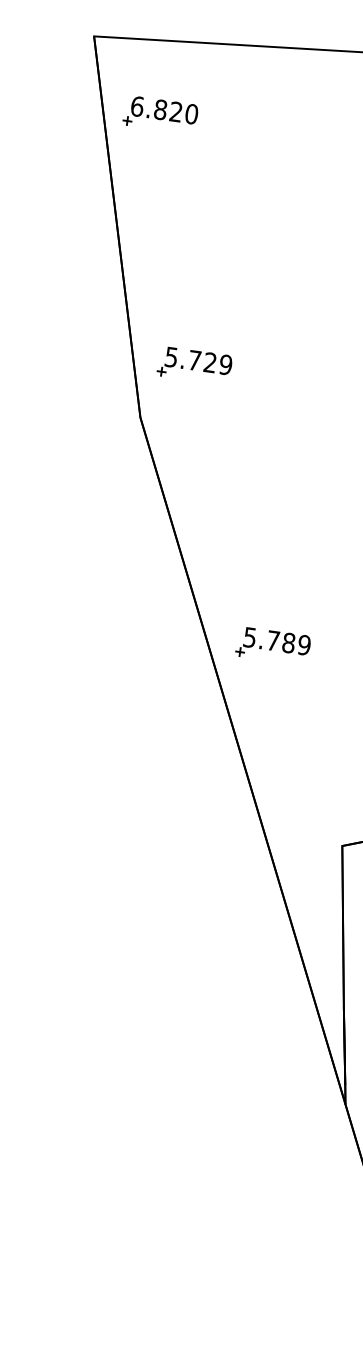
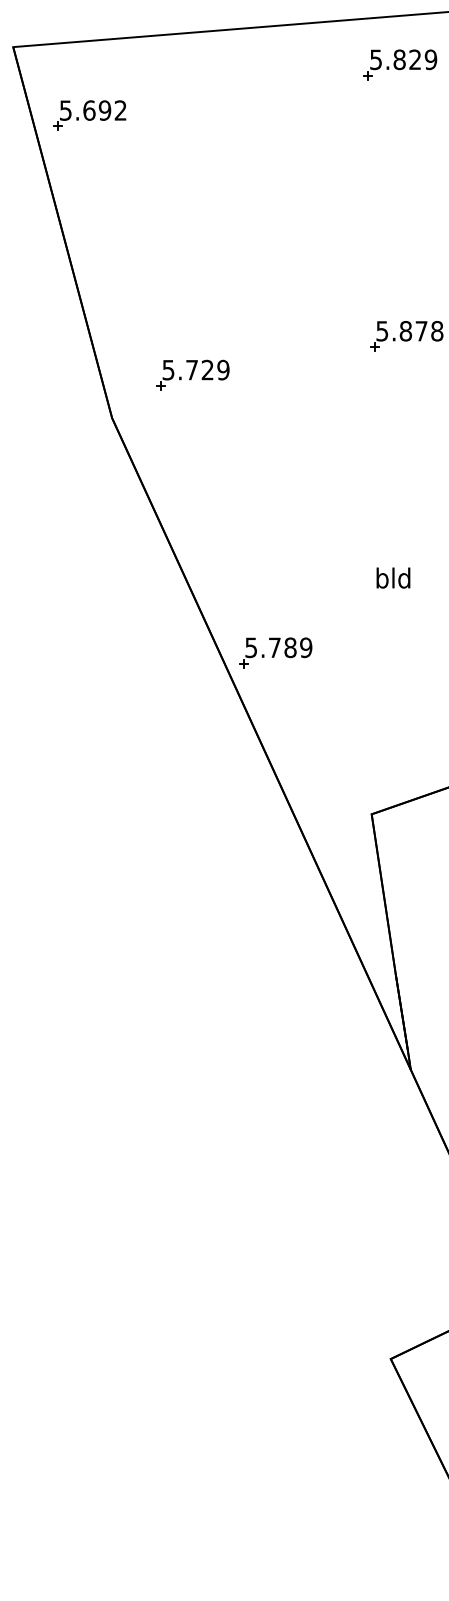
text: (163, 110) -> (92, 110), 6.820 -> 5.692
part: (194, 364) -> (192, 374), moved
part: (273, 645) -> (275, 652), moved

